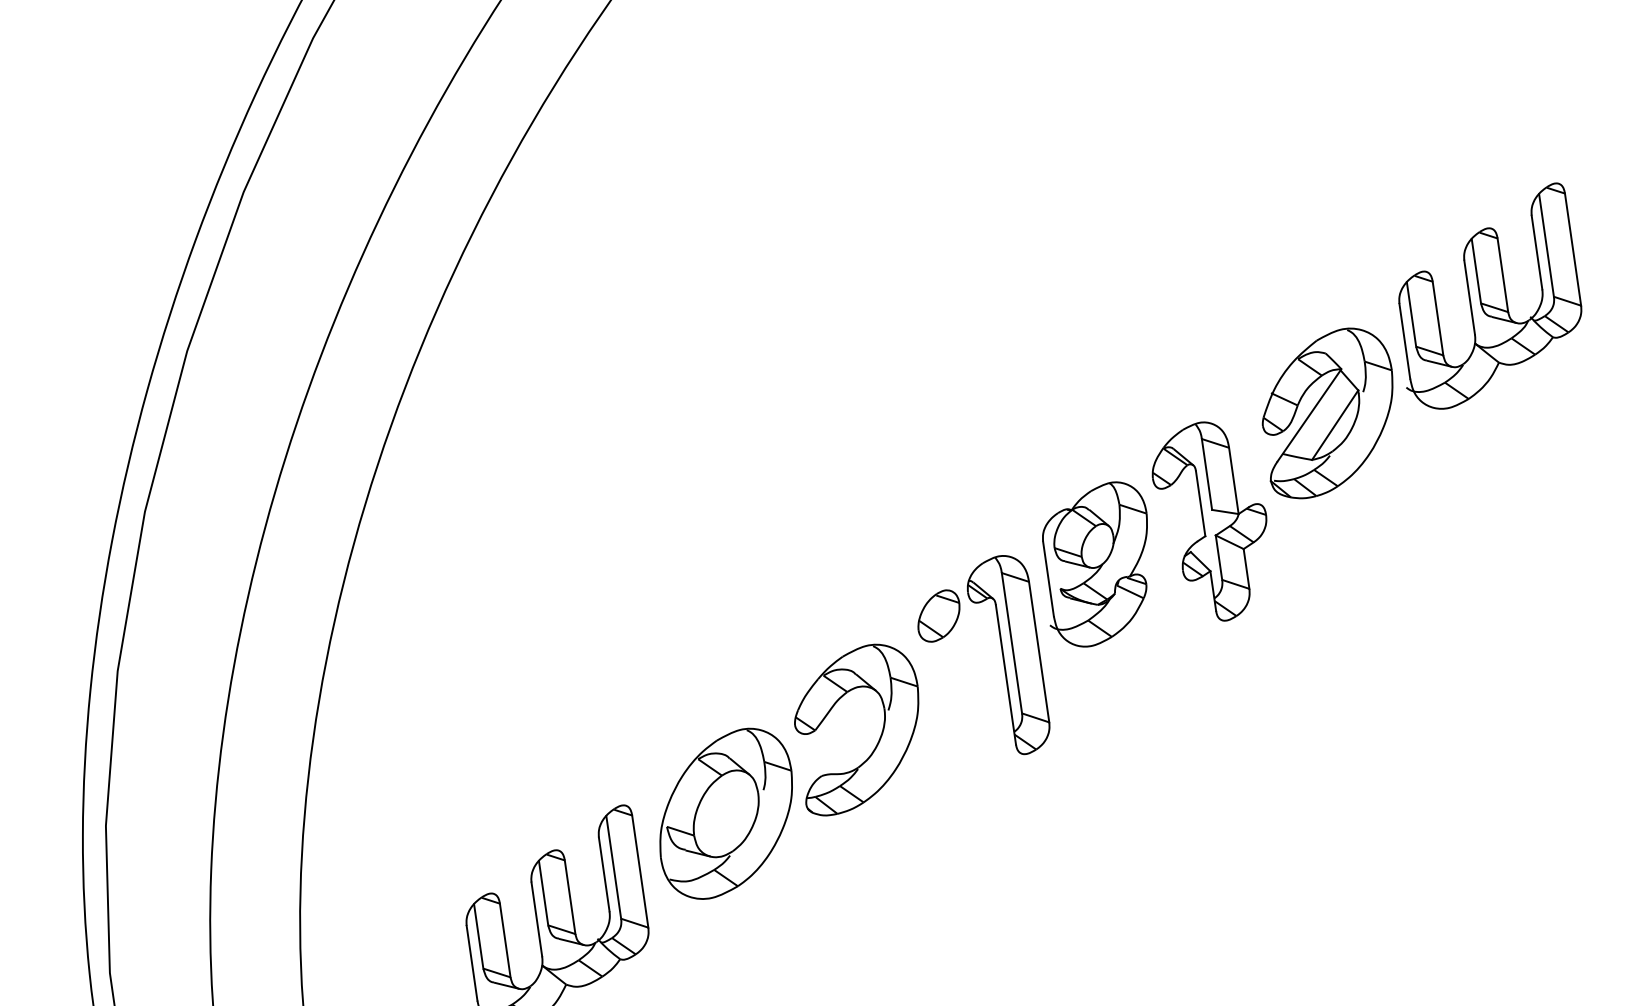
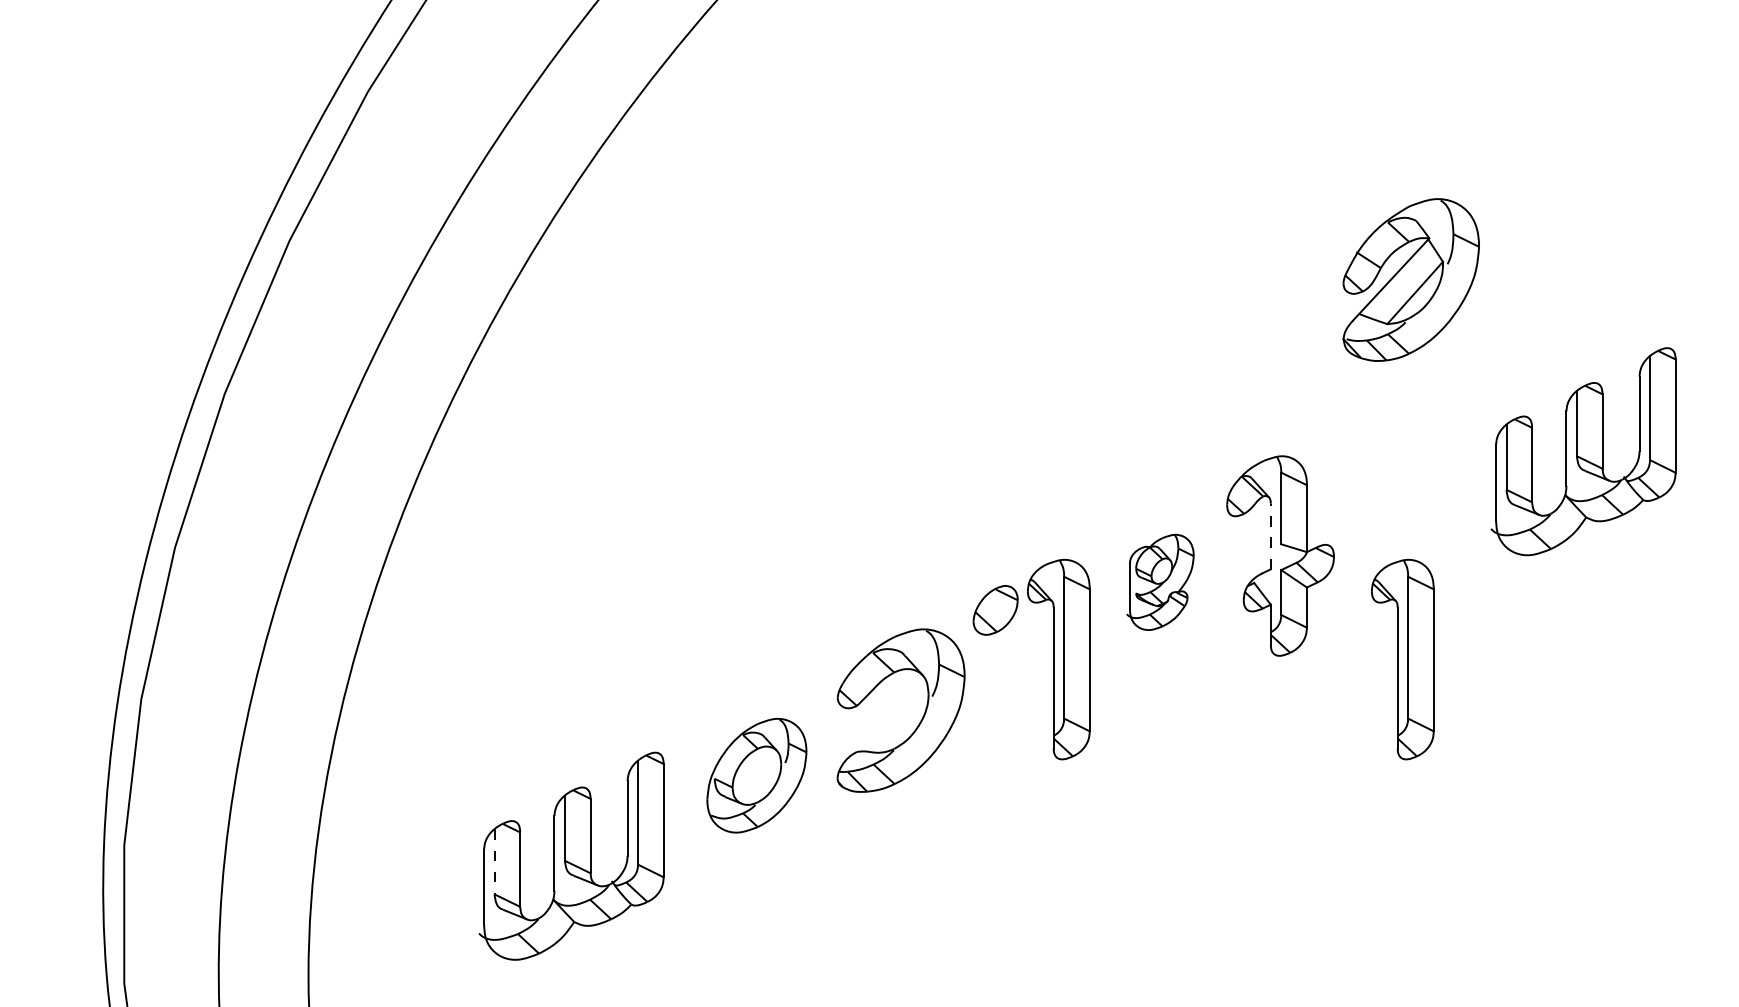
part: (1486, 297) -> (1583, 451), moved
part: (1328, 412) -> (1410, 279), moved
line: (1200, 503) -> (1270, 536), solid -> dashed
part: (1098, 564) -> (1160, 582), size x0.6
part: (1348, 606) -> (1402, 659), added
part: (725, 813) -> (756, 775), size x0.7
line: (478, 936) -> (494, 861), solid -> dashed

